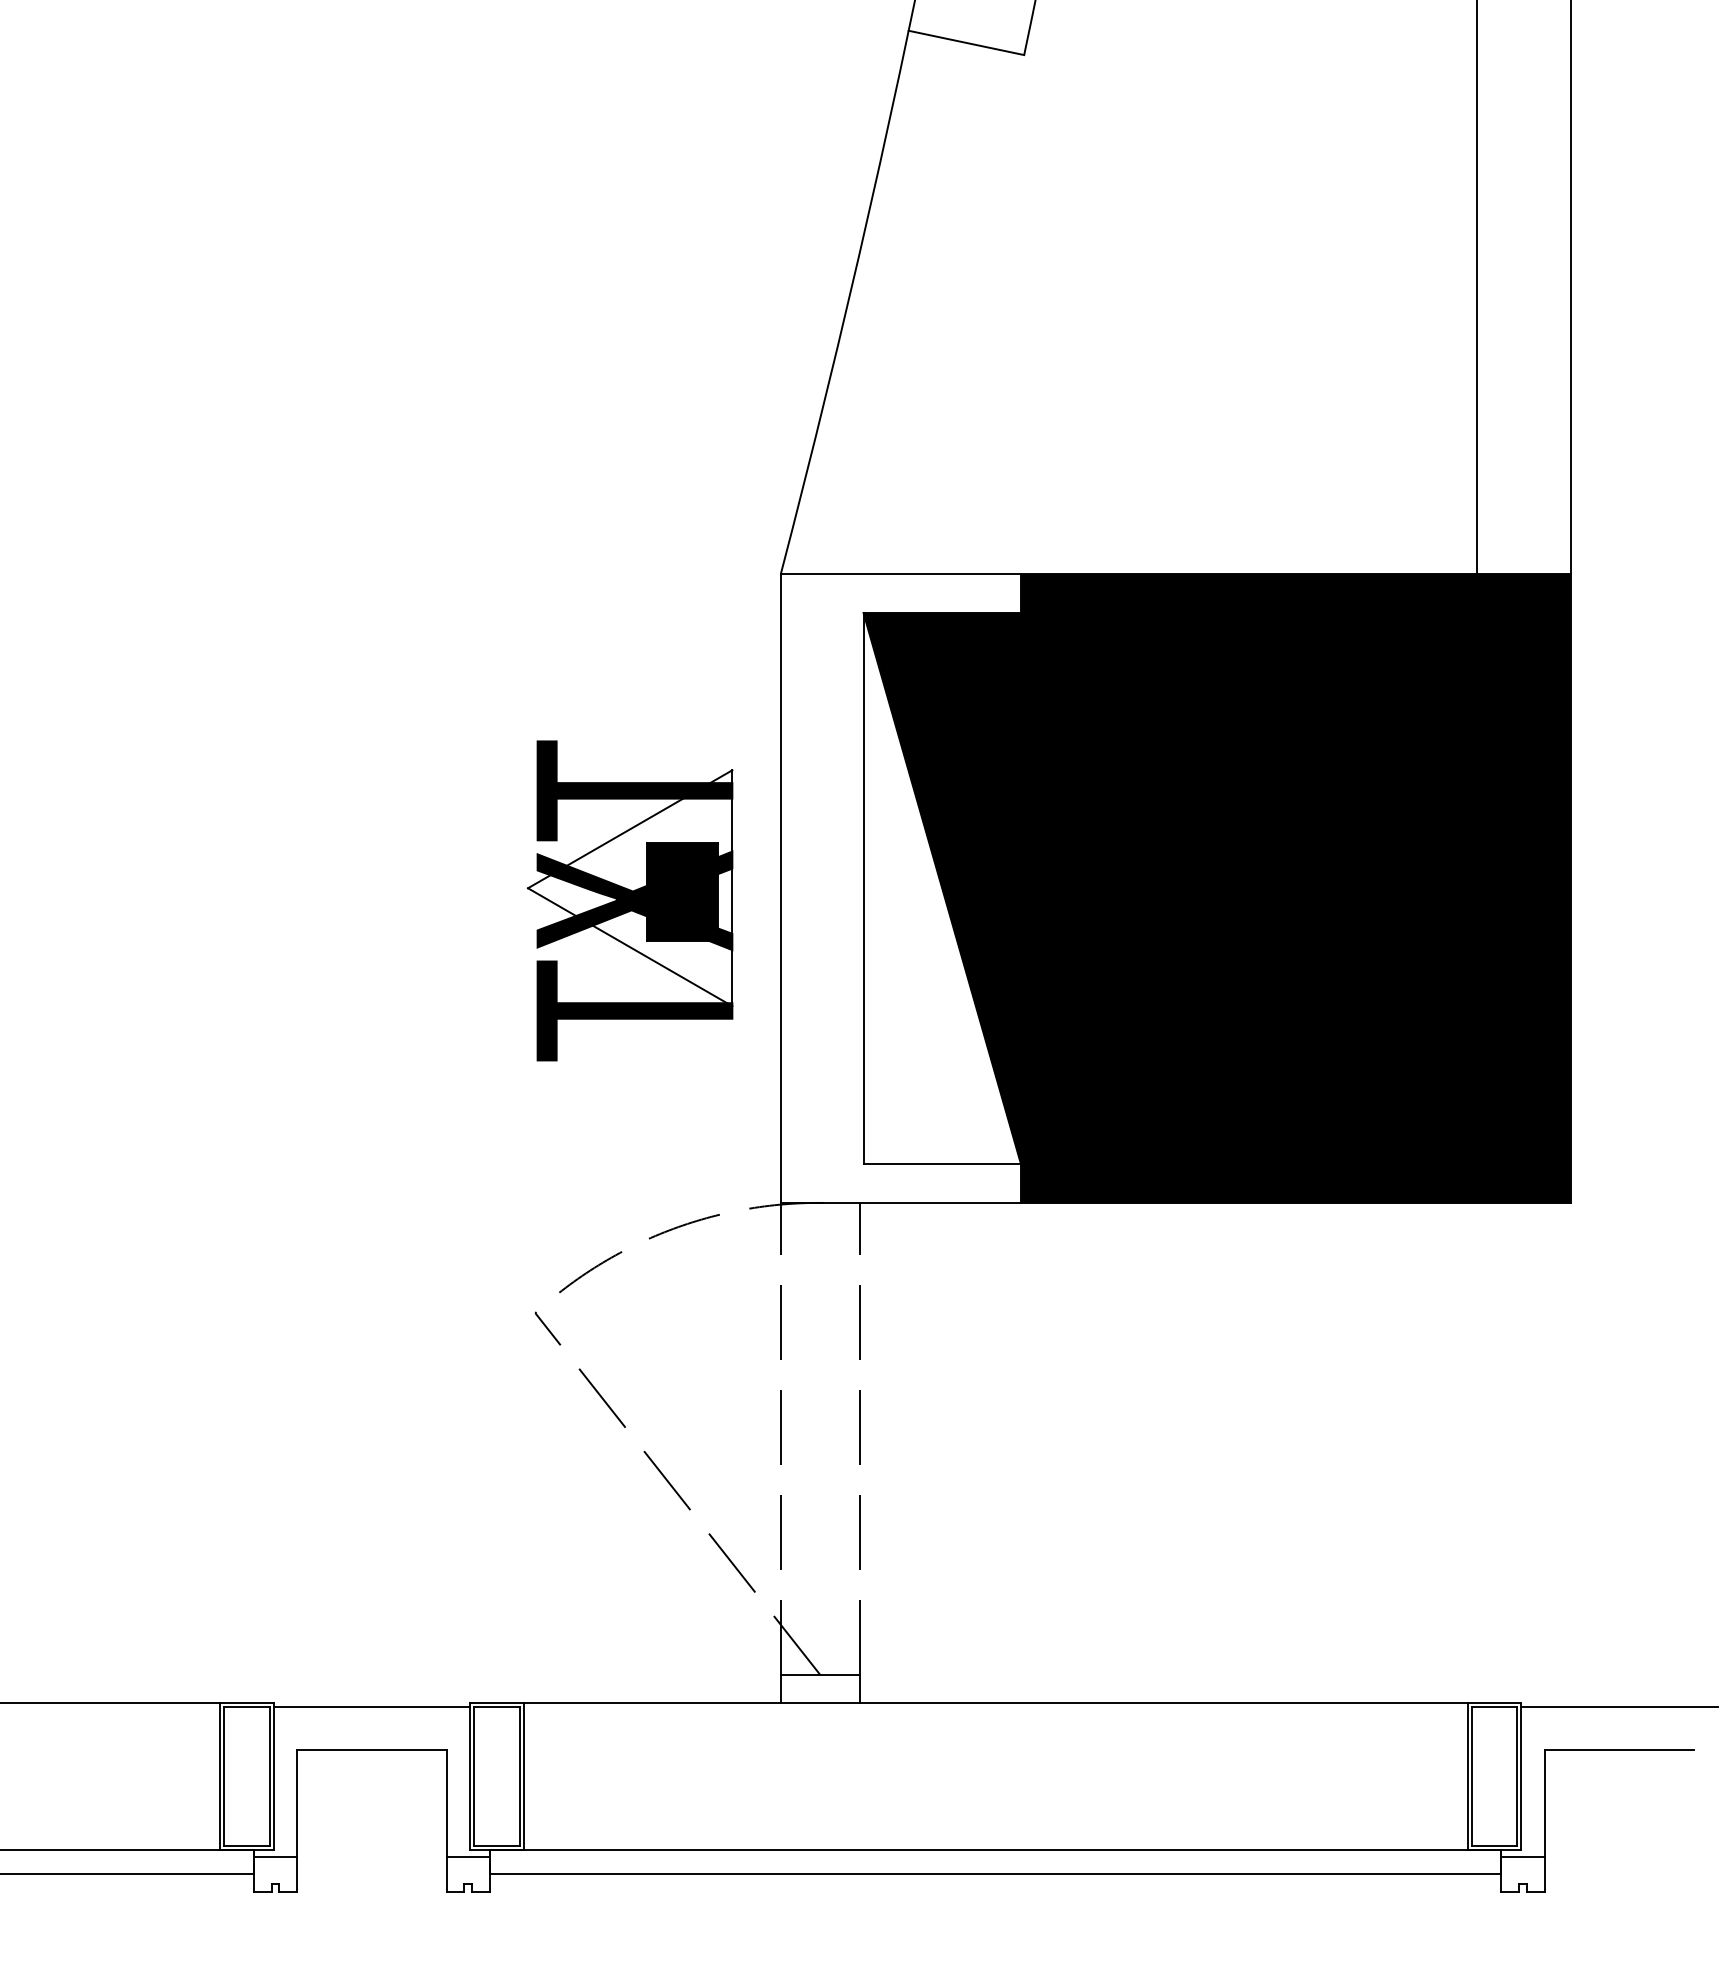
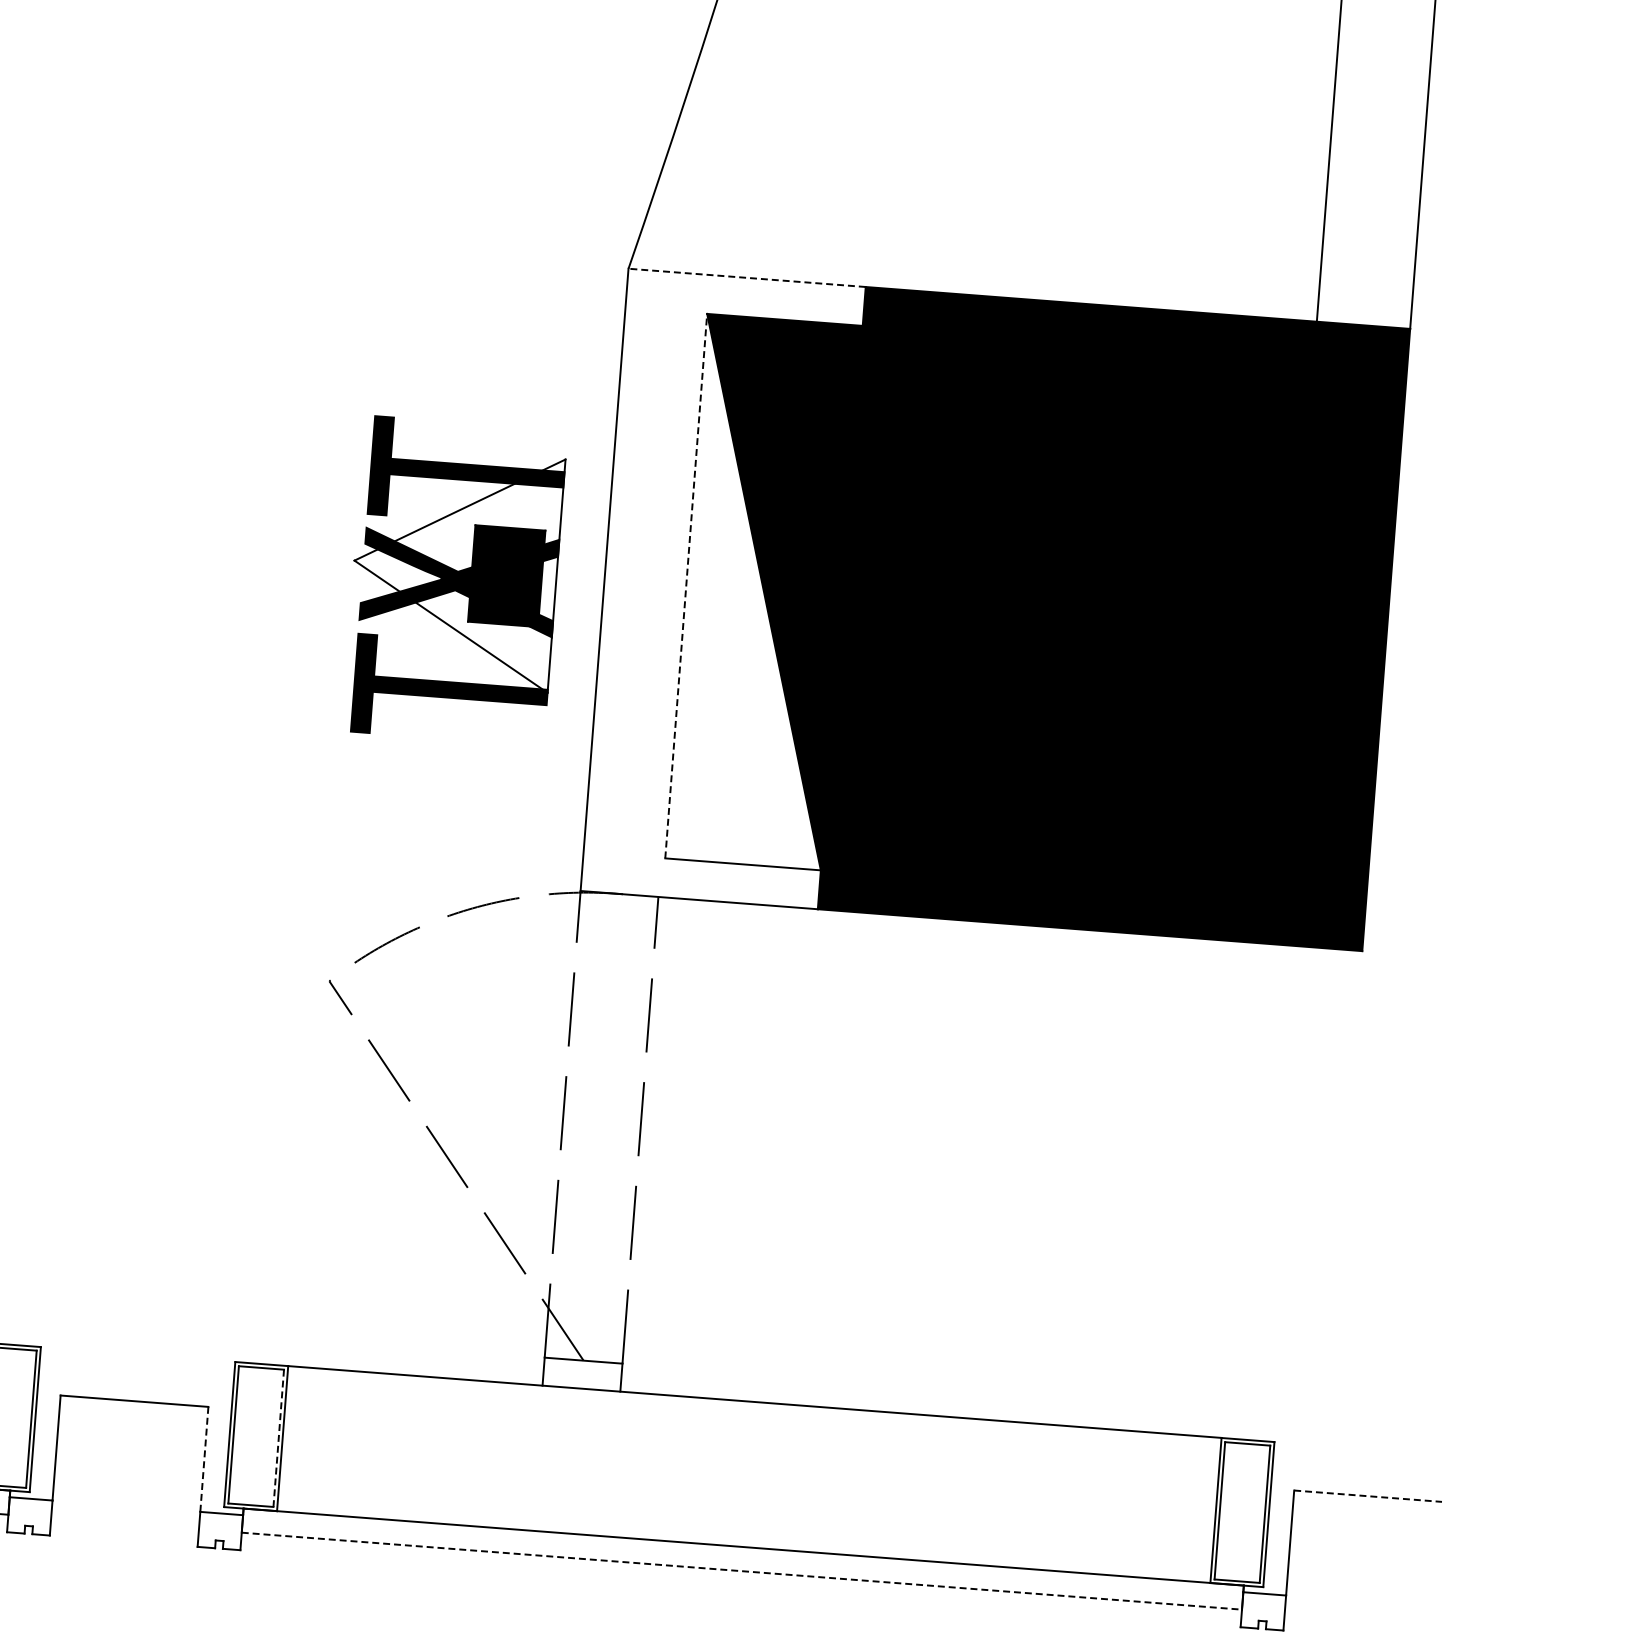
line: (900, 573) -> (746, 277), solid -> dashed
line: (863, 887) -> (686, 585), solid -> dashed
line: (371, 1707) -> (137, 1358), removed
line: (1619, 1707) -> (1371, 1453), removed
line: (1619, 1750) -> (1368, 1496), solid -> dashed
line: (519, 1777) -> (278, 1439), solid -> dashed
line: (446, 1804) -> (204, 1460), solid -> dashed
line: (995, 1874) -> (741, 1571), solid -> dashed

